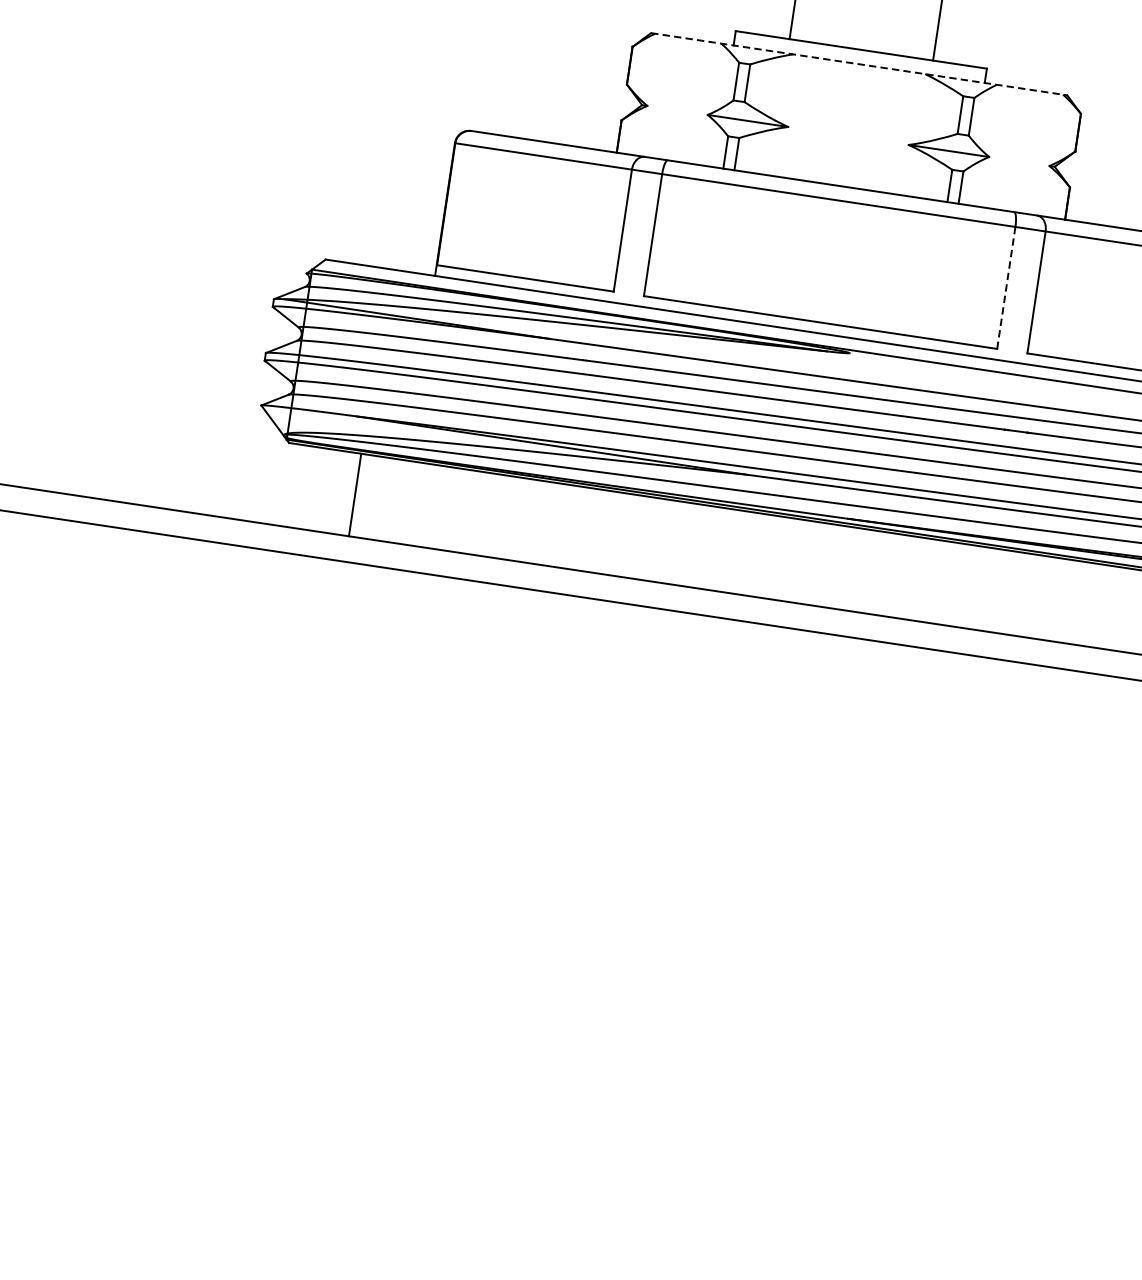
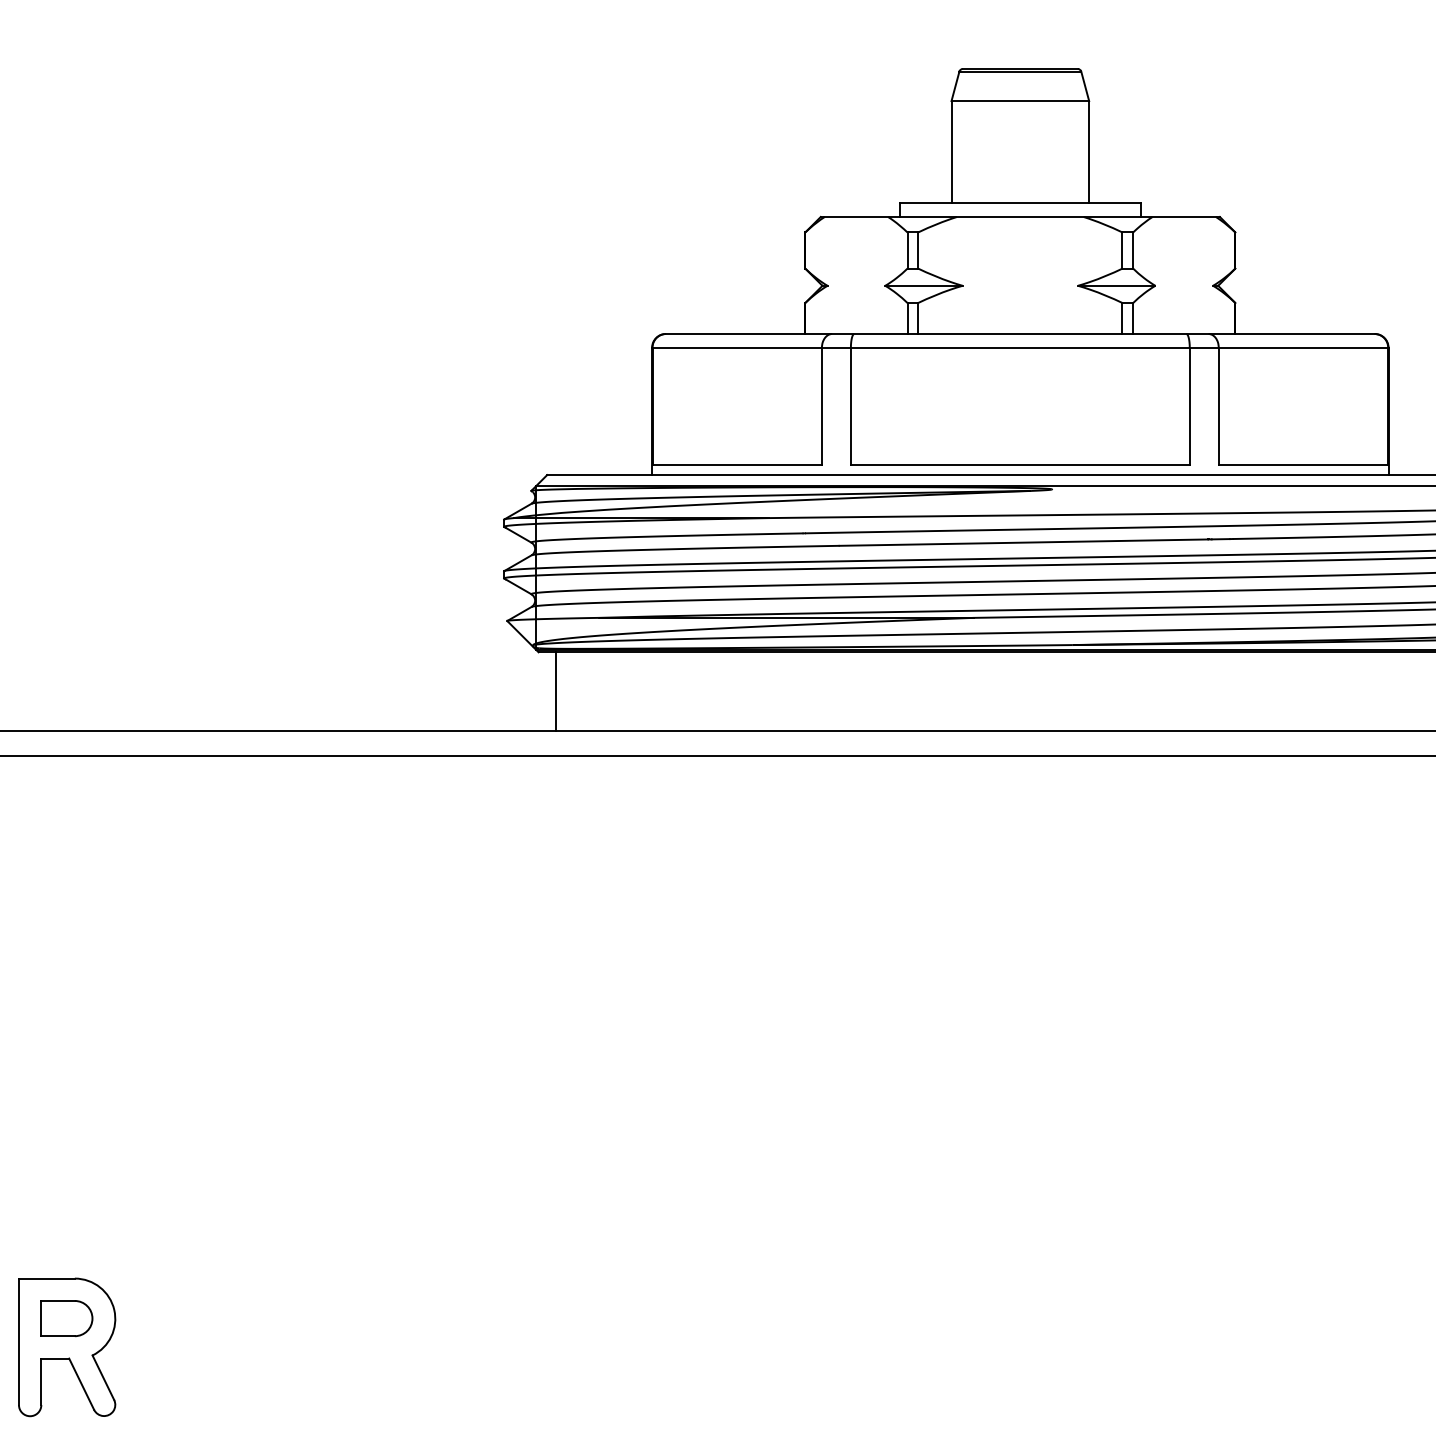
line: (859, 63) -> (1020, 216), dashed -> solid
line: (1006, 287) -> (1189, 405), dashed -> solid
line: (354, 494) -> (555, 691), moved

